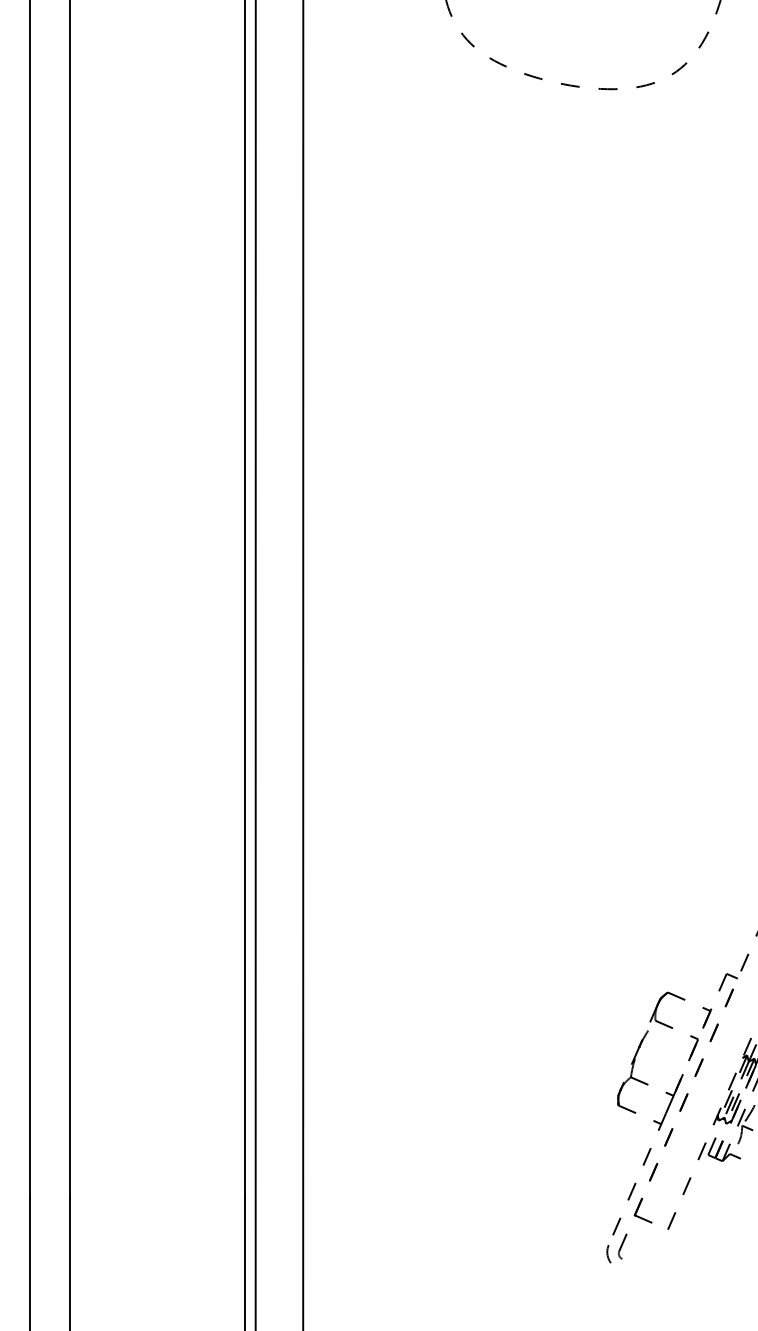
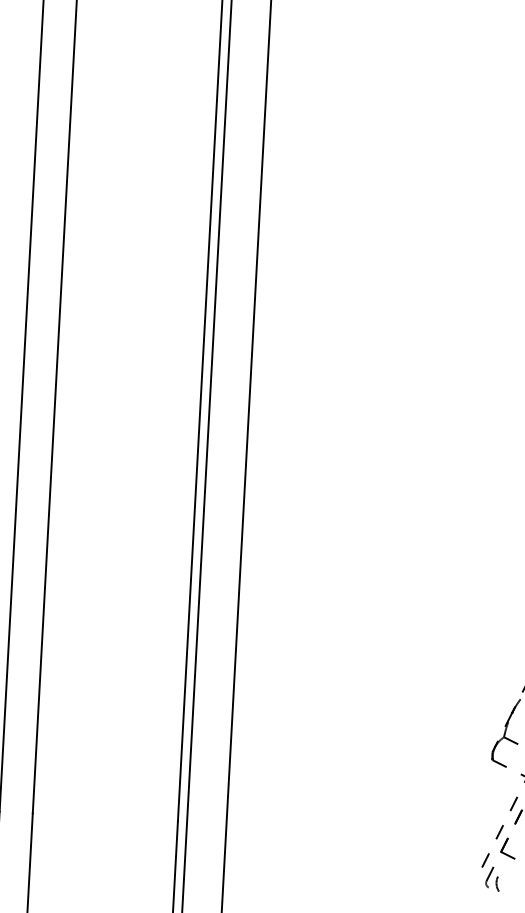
arc: (608, 1254) -> (497, 884), moved

